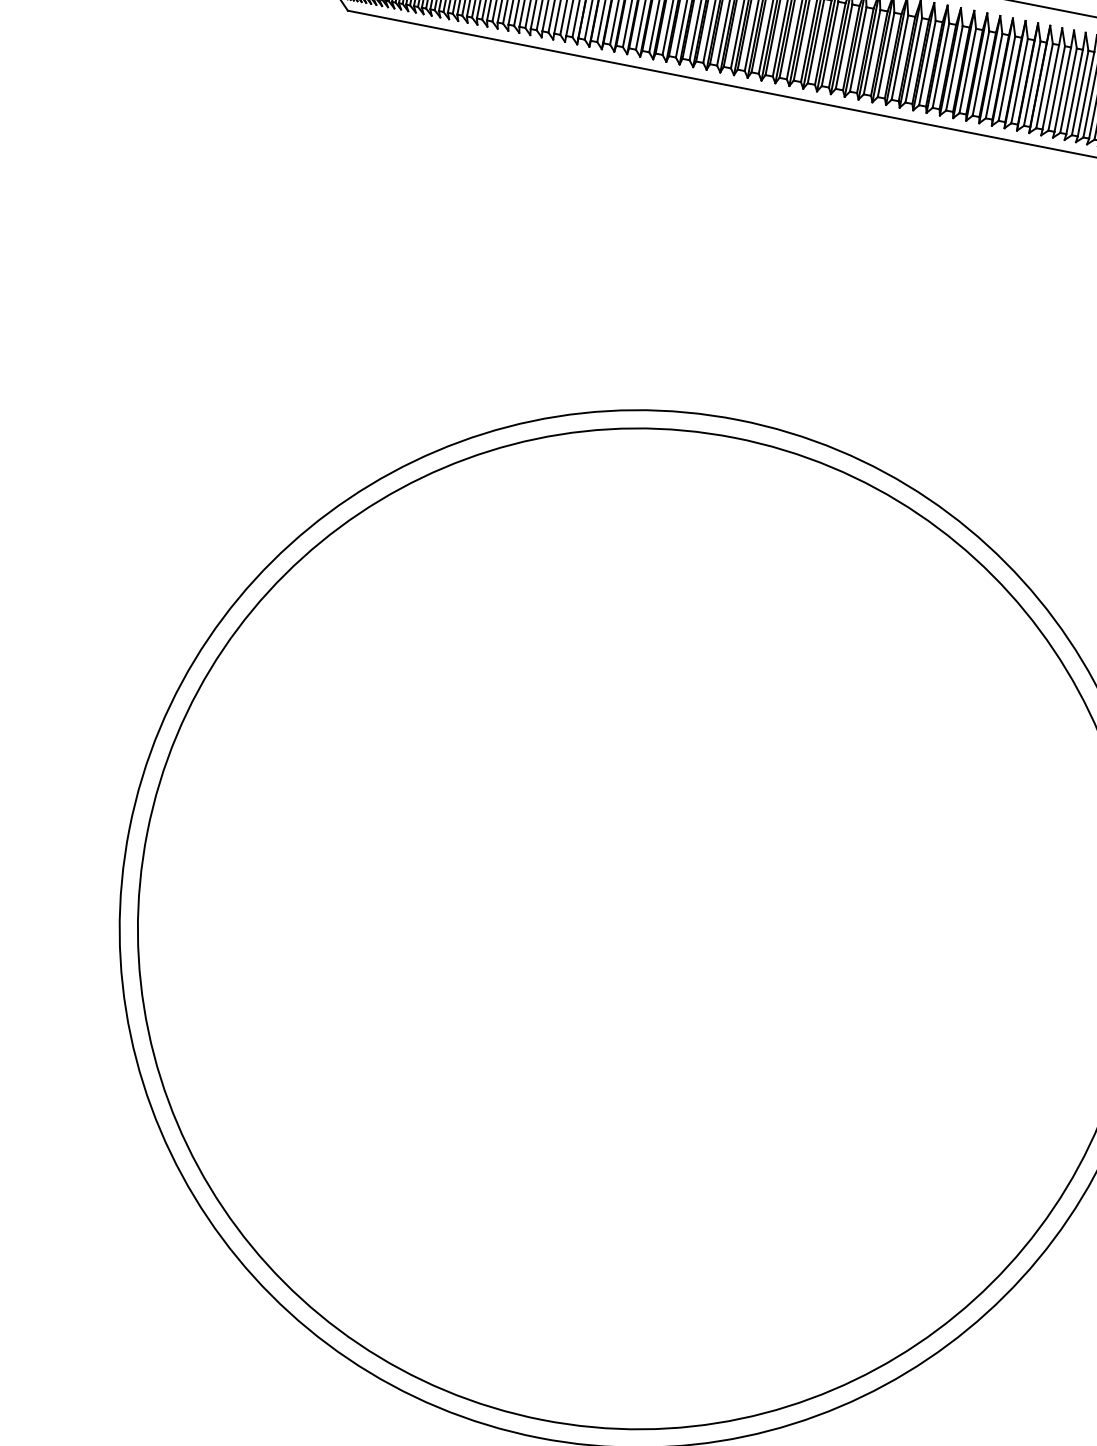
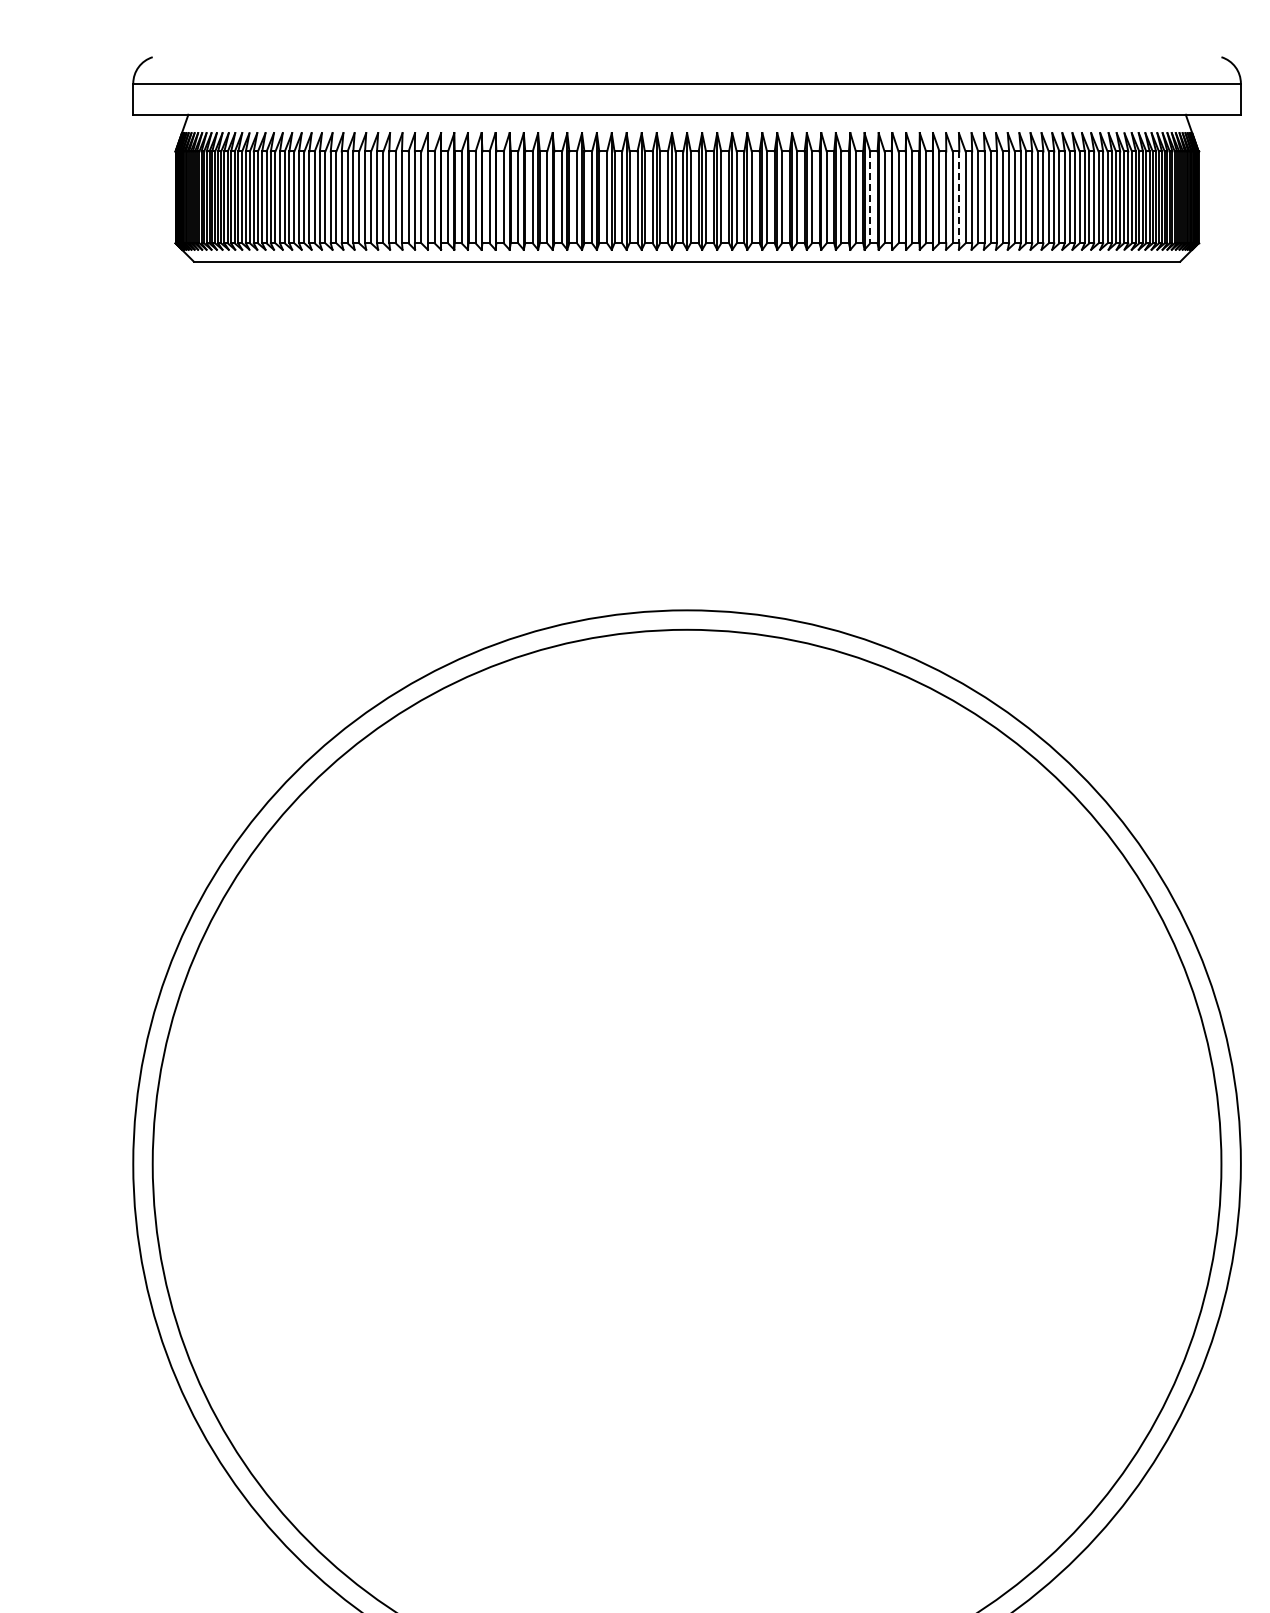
line: (981, 73) -> (870, 197), solid -> dashed
line: (1062, 89) -> (959, 197), solid -> dashed

